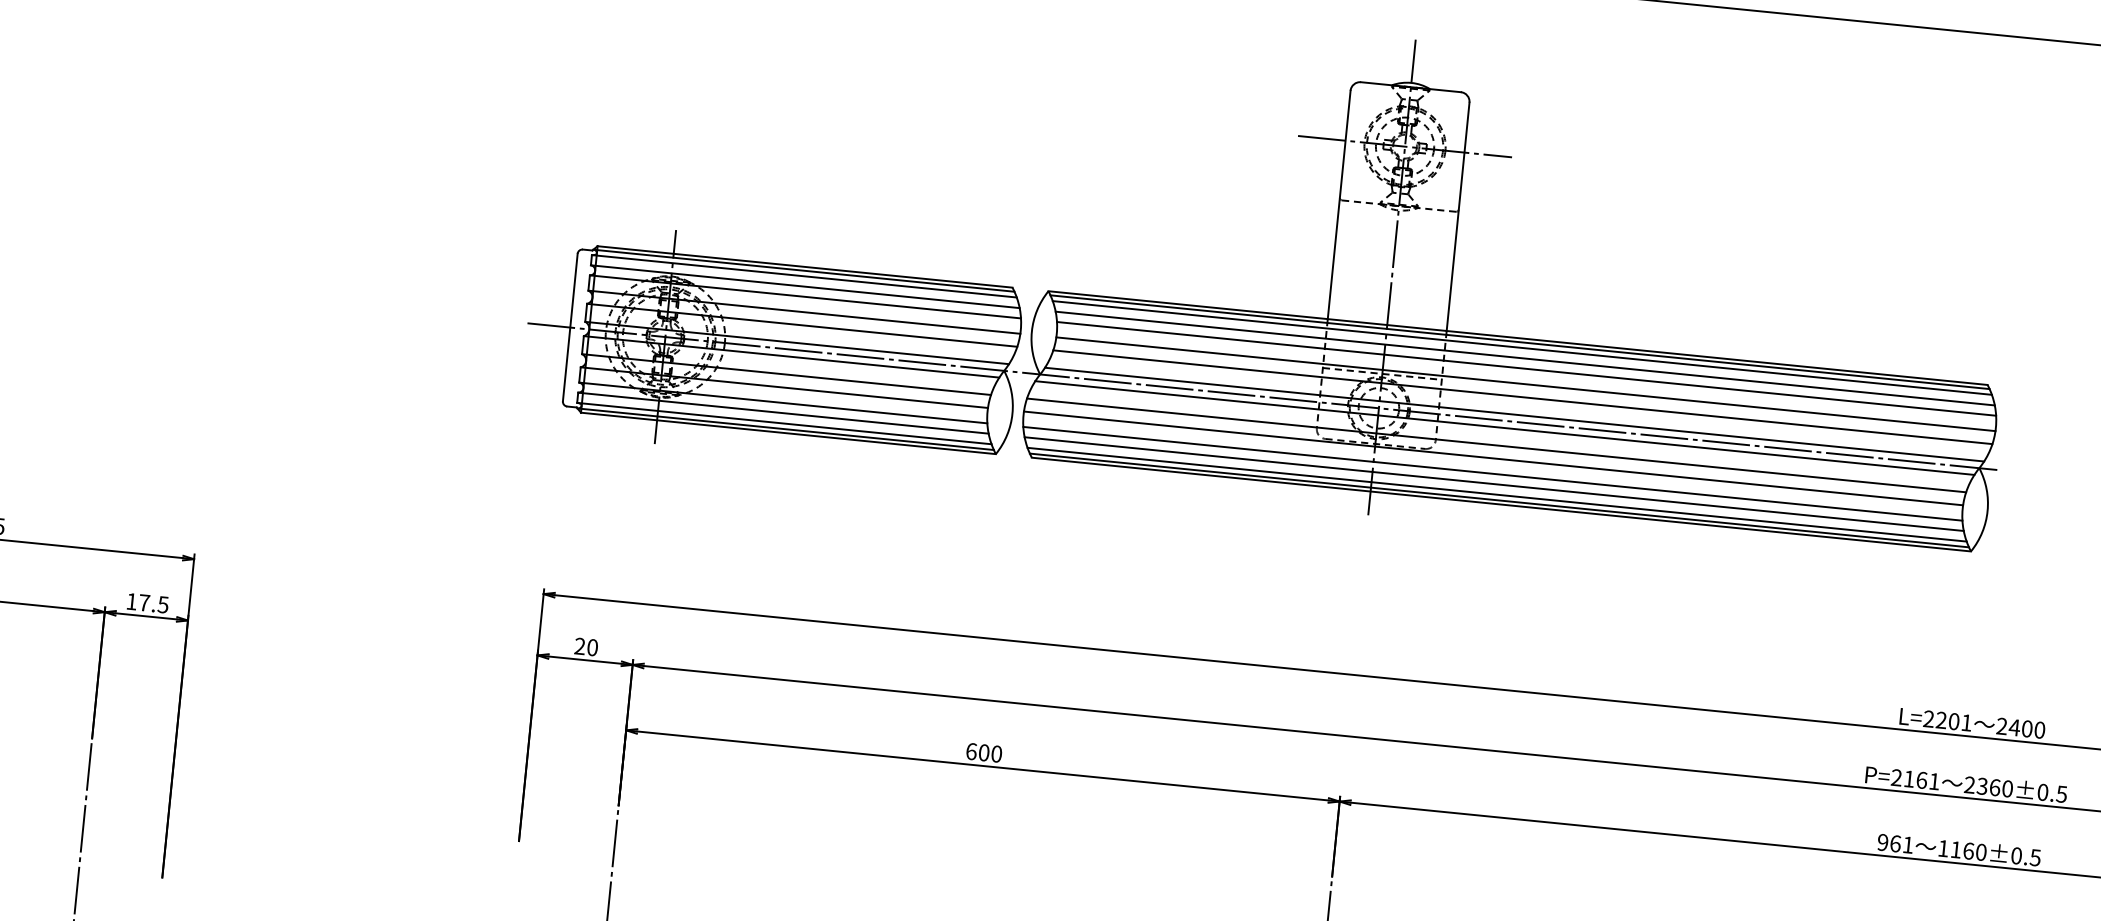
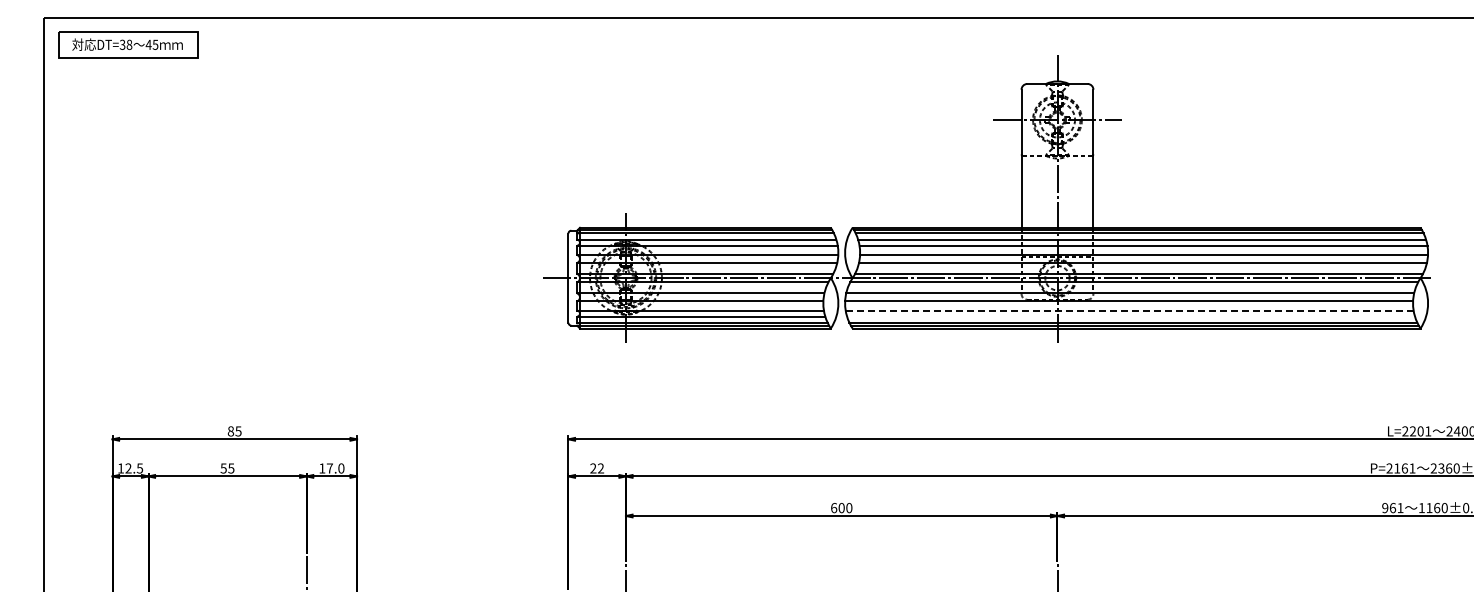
line: (1492, 473) -> (1129, 310), solid -> dashed
line: (1494, 483) -> (1131, 316), removed
text: (163, 604) -> (341, 468), 17.5 -> 17.0
text: (593, 647) -> (601, 468), 20 -> 22

